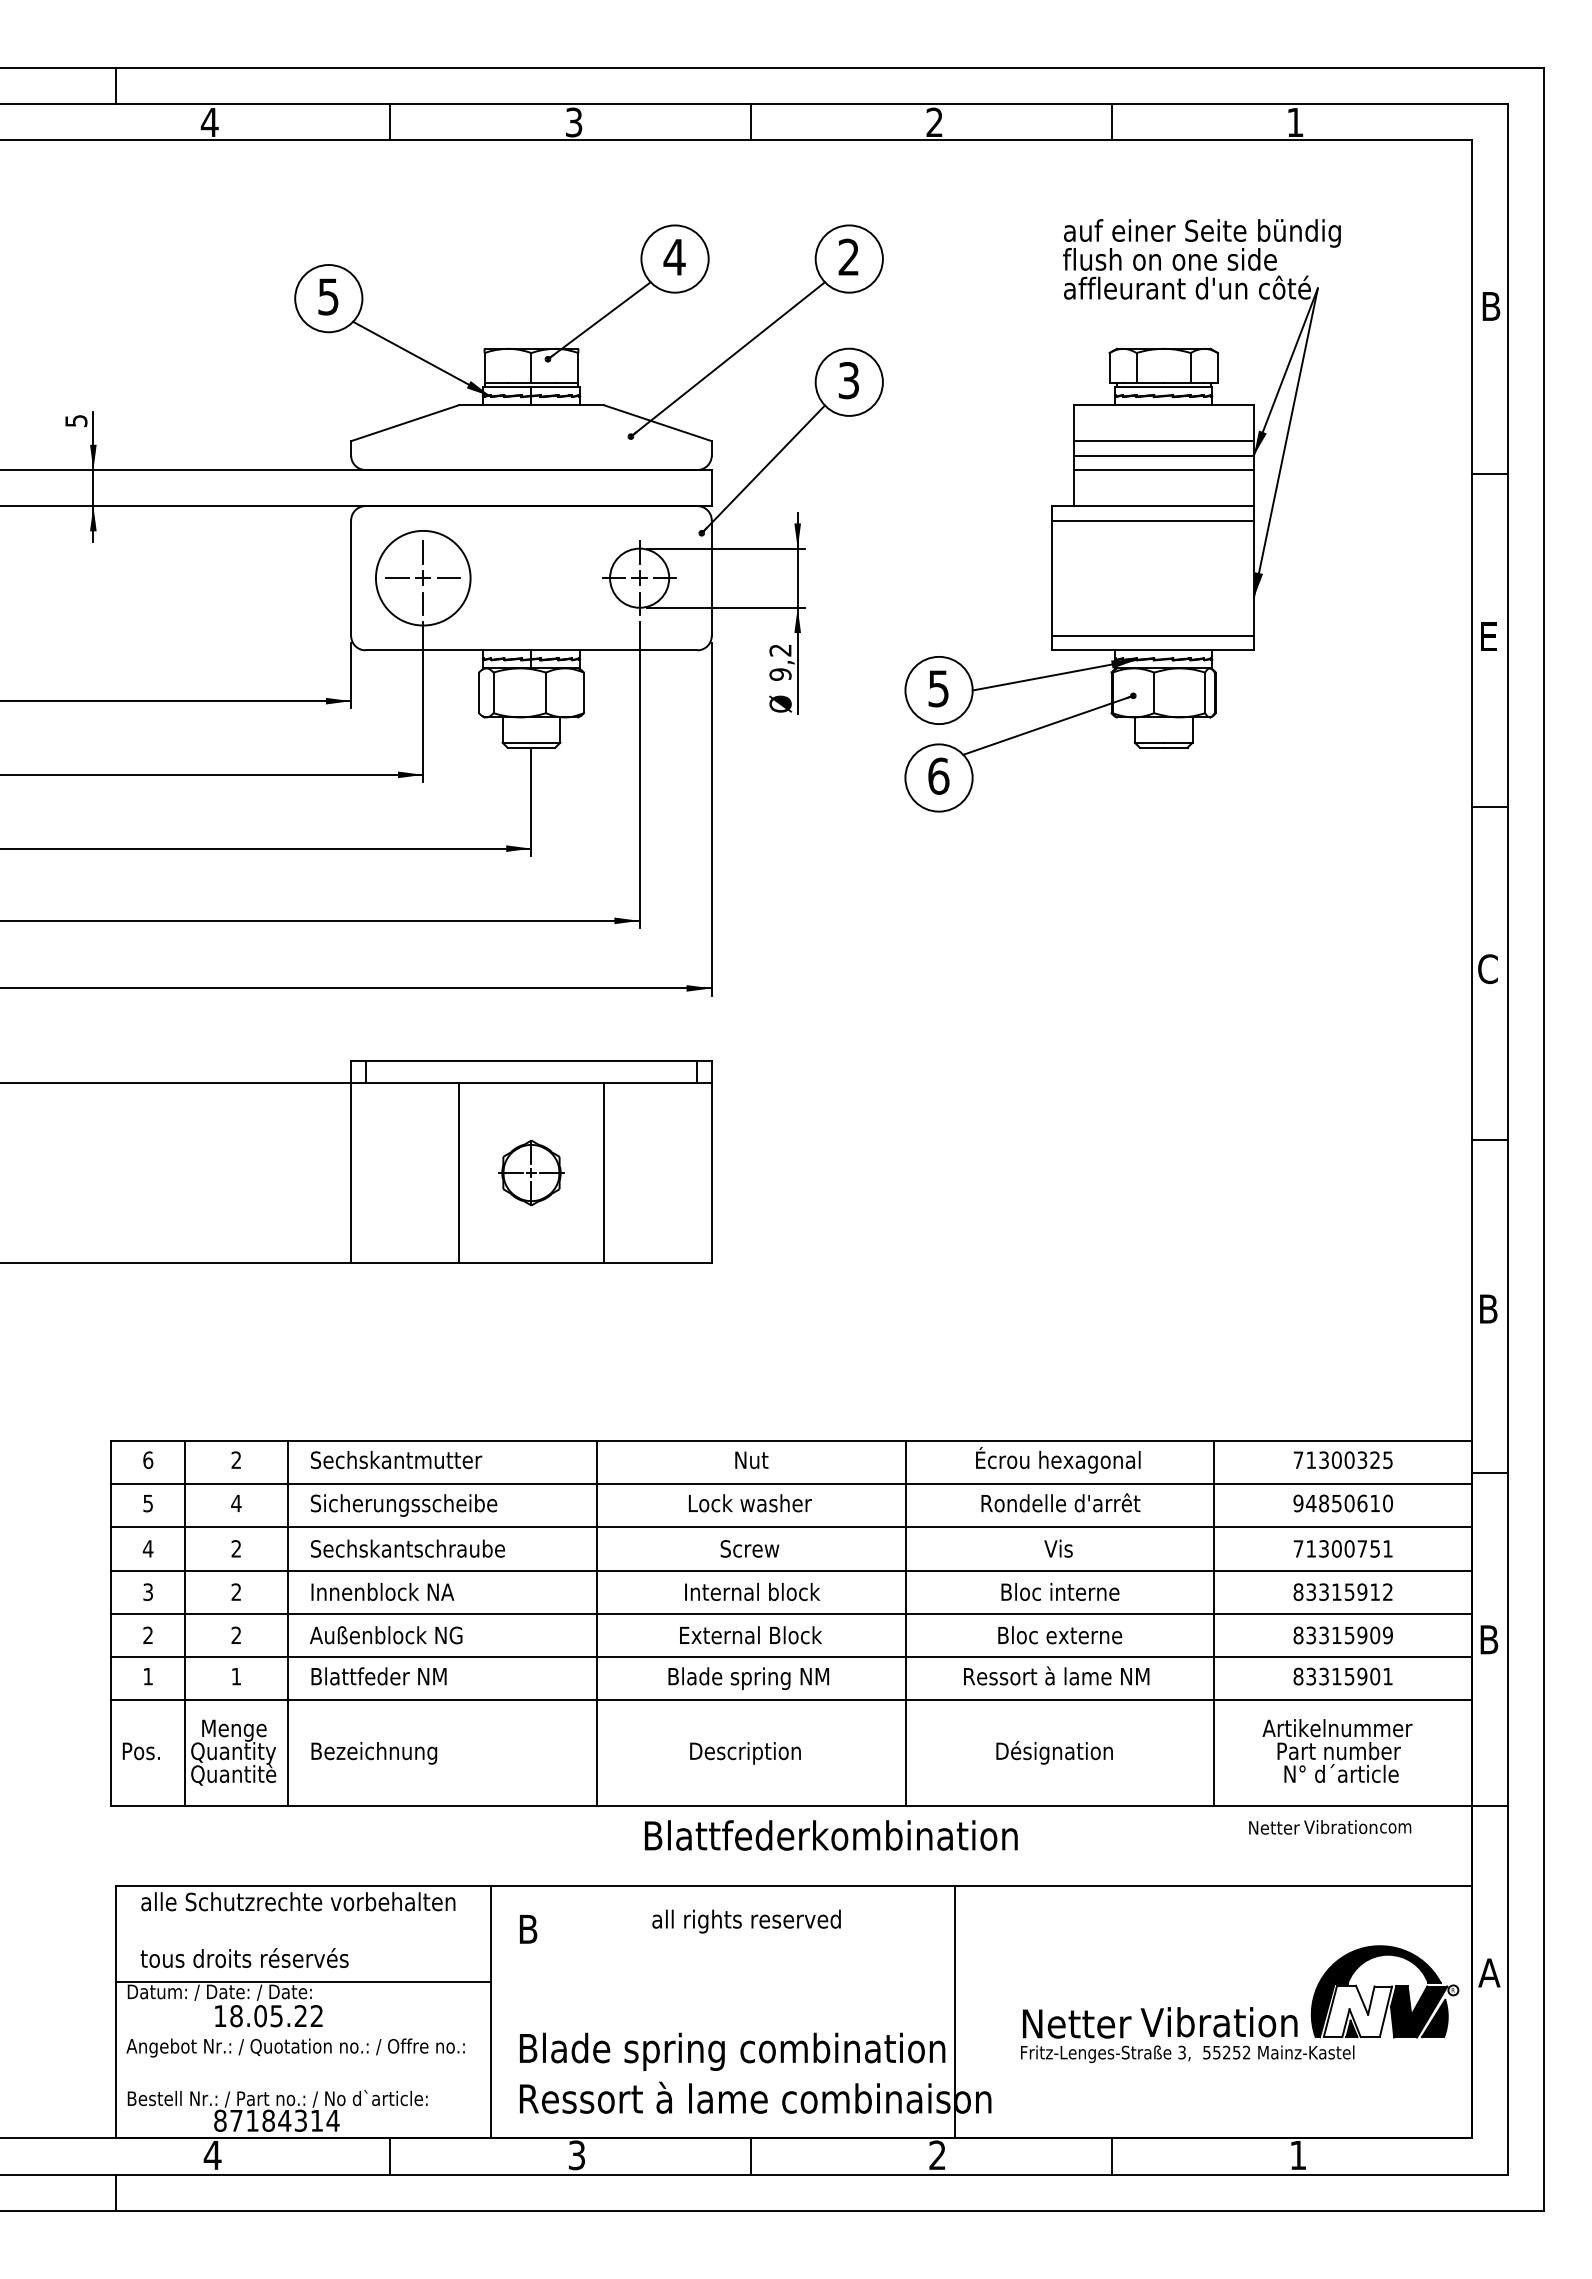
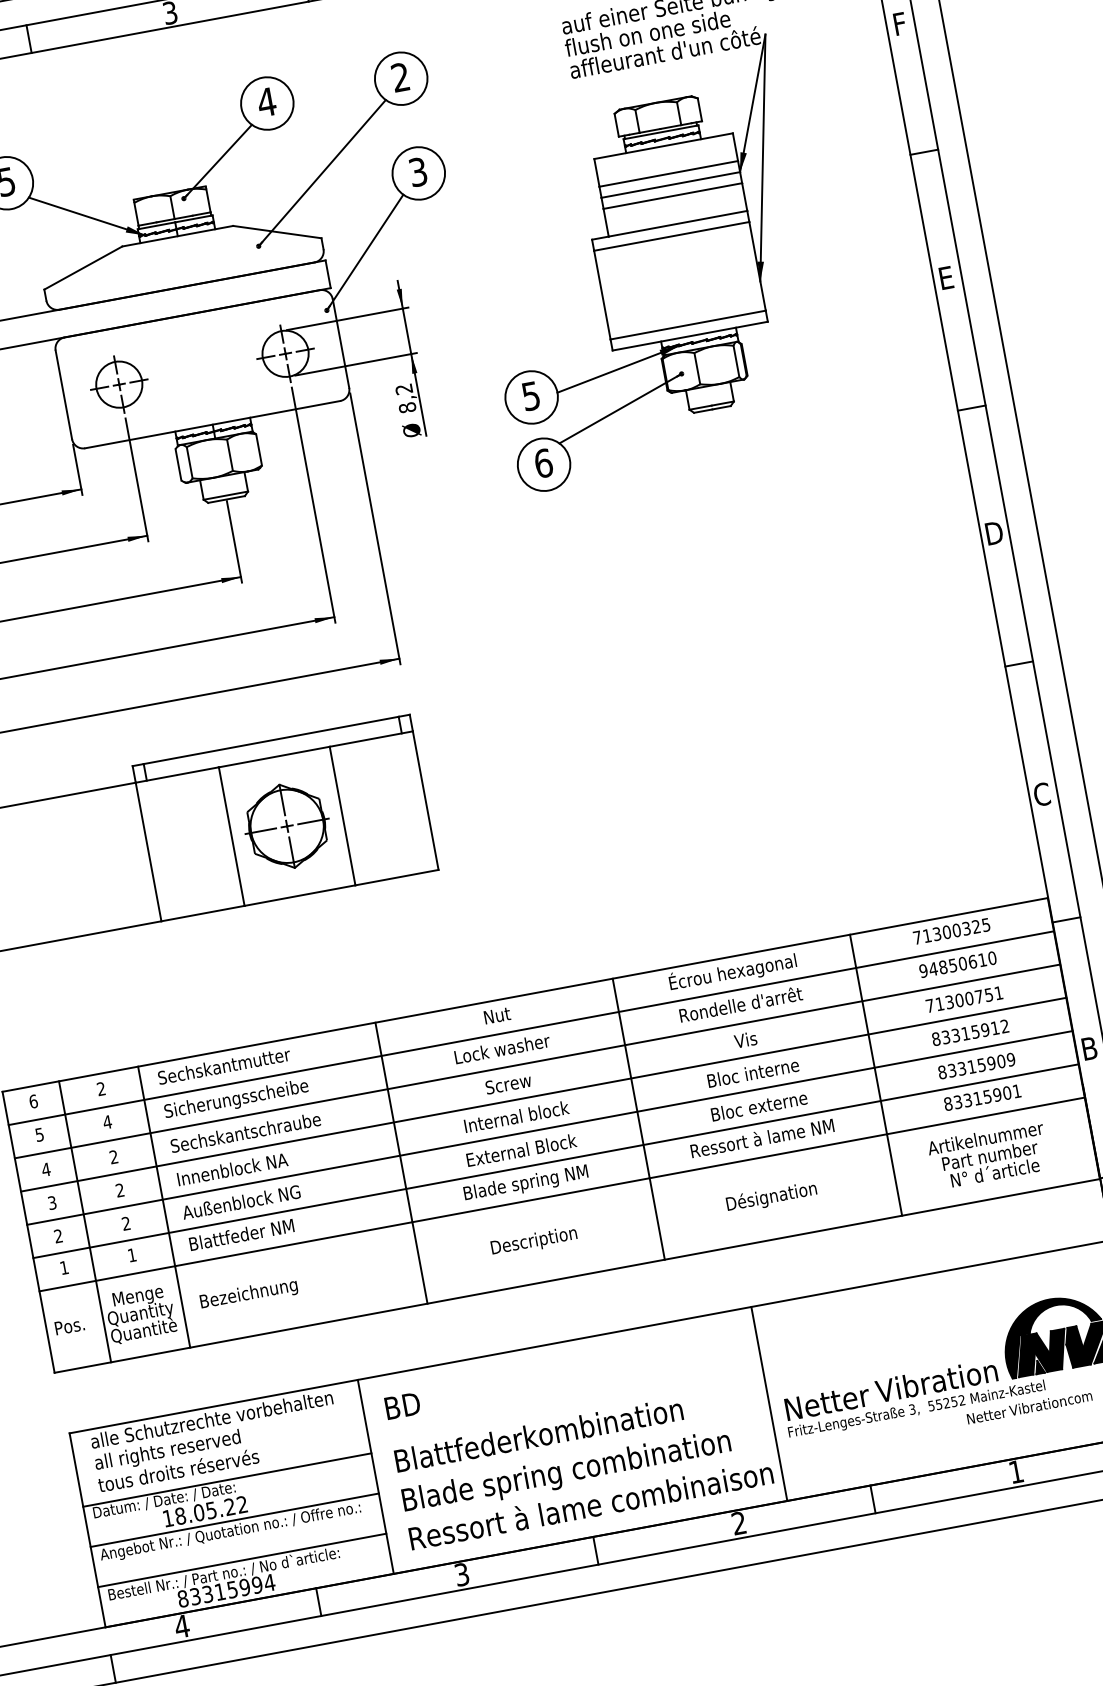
text: (1491, 306) -> (901, 23), B -> F
circle: (422, 577) -> (118, 384), size x0.62
text: (780, 674) -> (407, 407), 9,2 -> 8,2
text: (1489, 969) -> (994, 533), C -> D
part: (531, 1172) -> (287, 825), size x1.67
text: (1488, 1308) -> (1041, 794), B -> C
text: (1330, 1827) -> (1029, 1407), moved
text: (831, 1835) -> (539, 1434), moved
text: (746, 1921) -> (167, 1451), moved
text: (553, 1928) -> (411, 1403), B -> BD
fill: (1357, 2010) -> (1041, 1352), added
line: (955, 2012) -> (769, 1404), moved
line: (303, 2033) -> (234, 1519), added
line: (303, 2086) -> (242, 1560), added
text: (276, 2120) -> (226, 1590), 87184314 -> 83315994

